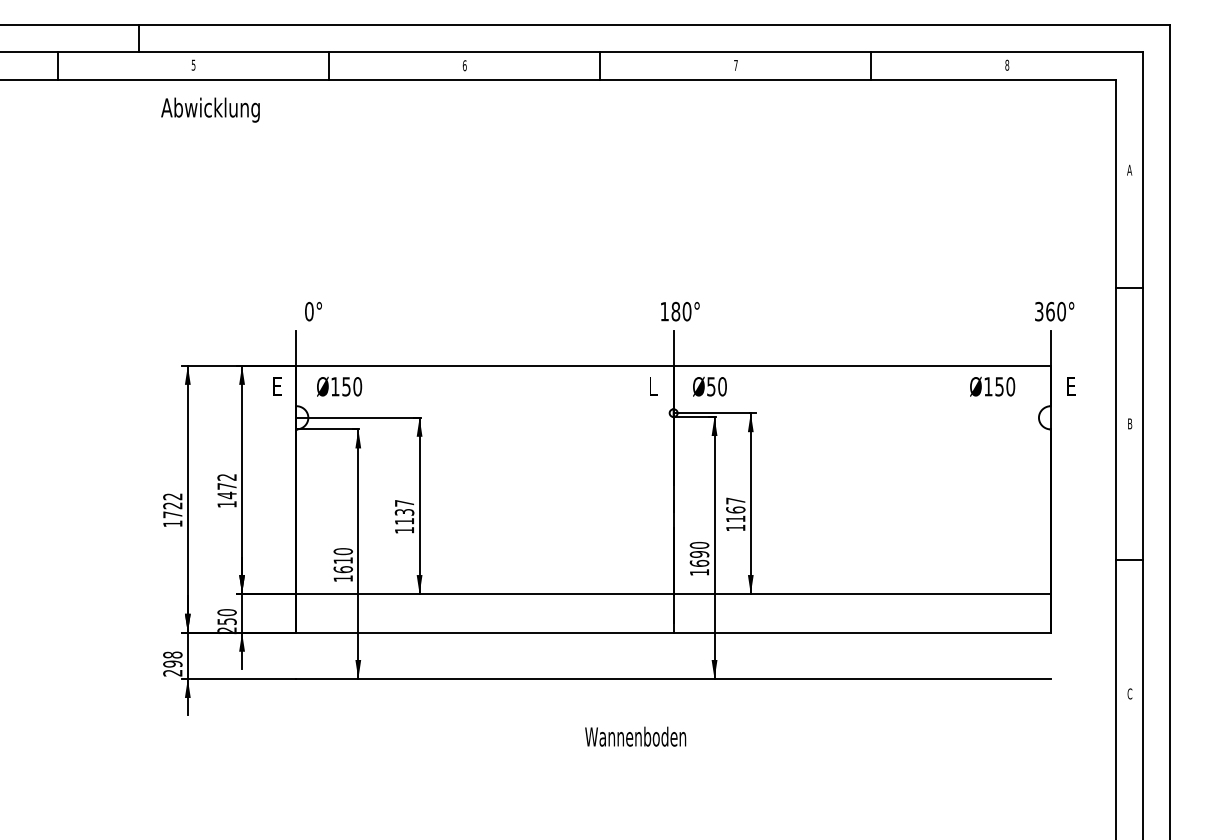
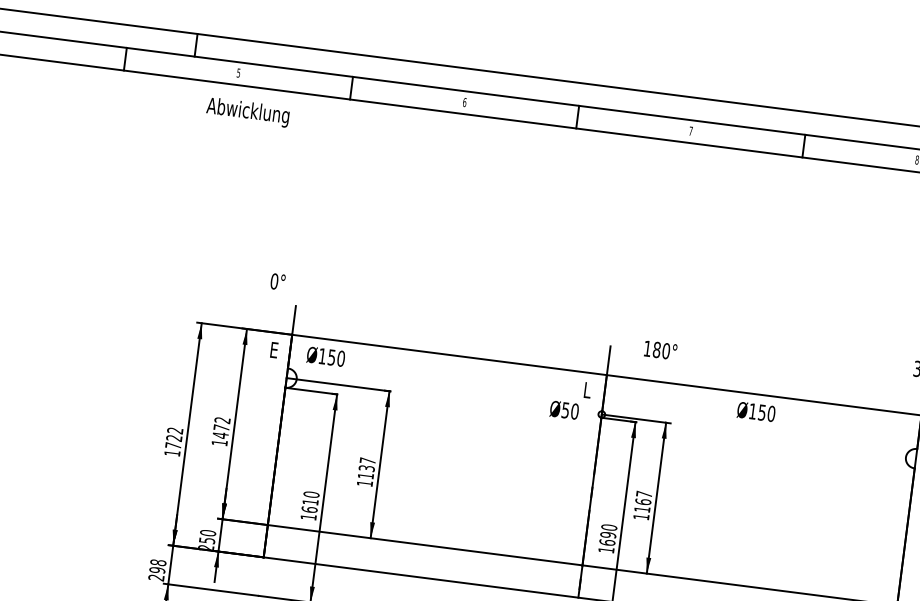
text: (313, 311) -> (277, 281), moved
text: (680, 311) -> (660, 350), moved
text: (709, 386) -> (564, 409), moved
text: (992, 386) -> (756, 411), moved

